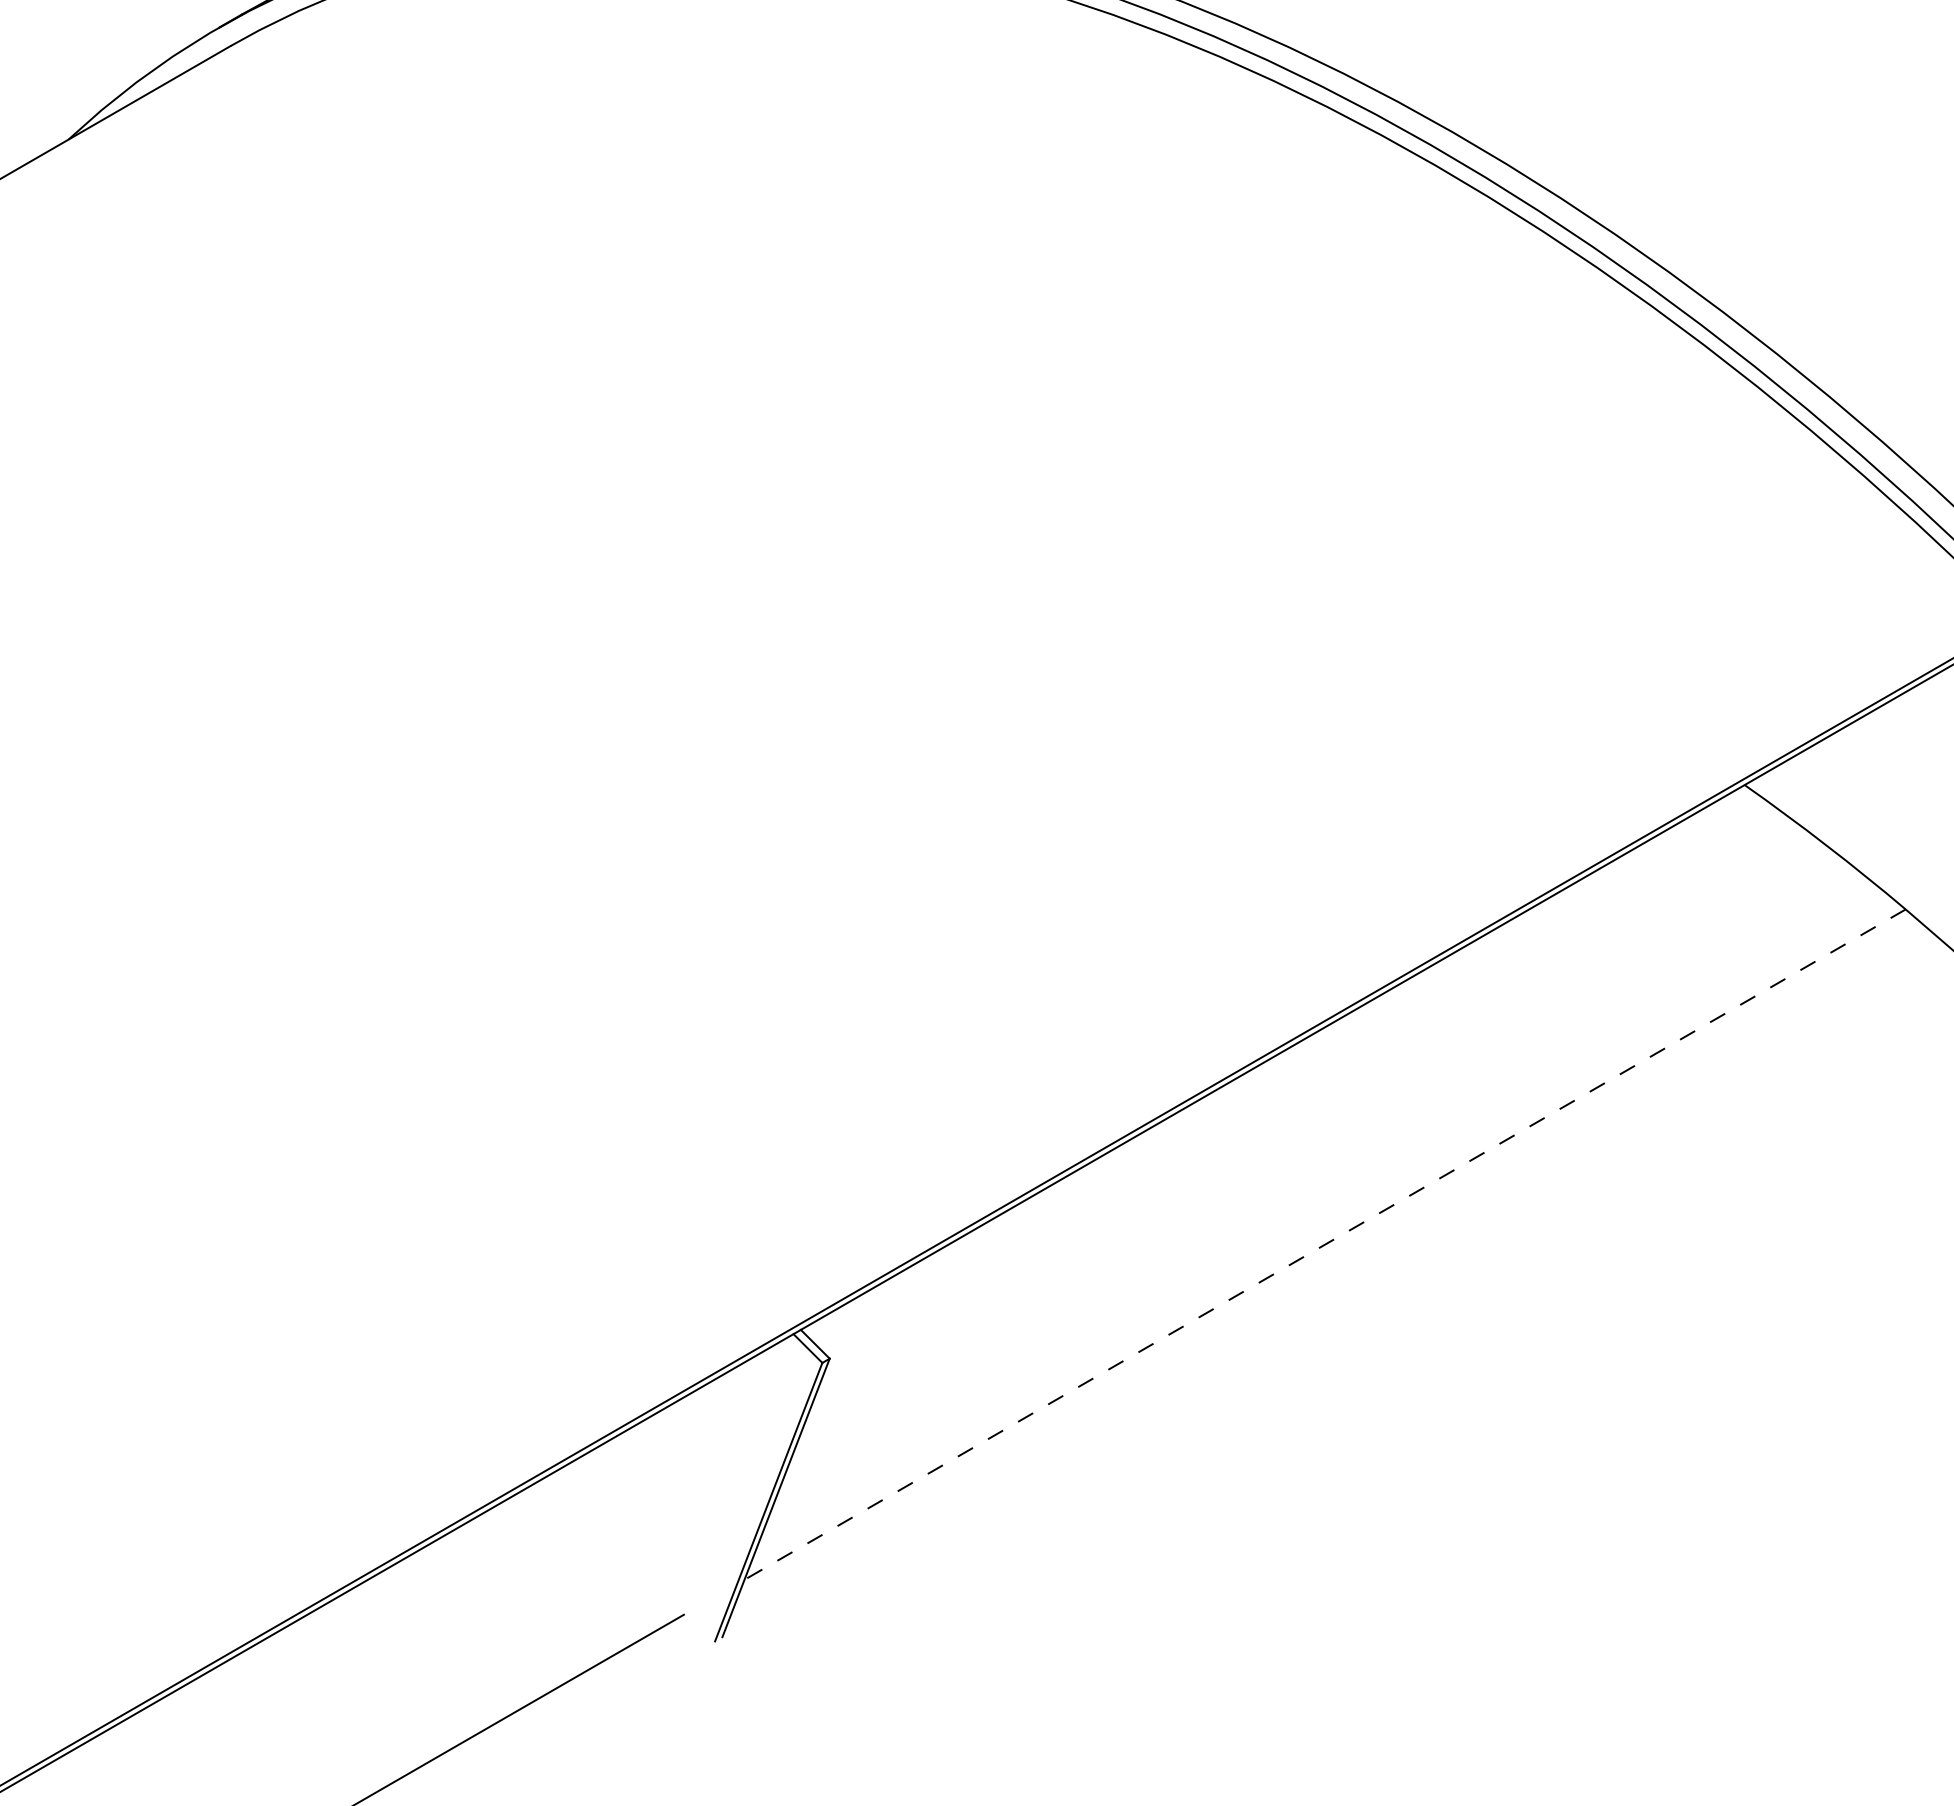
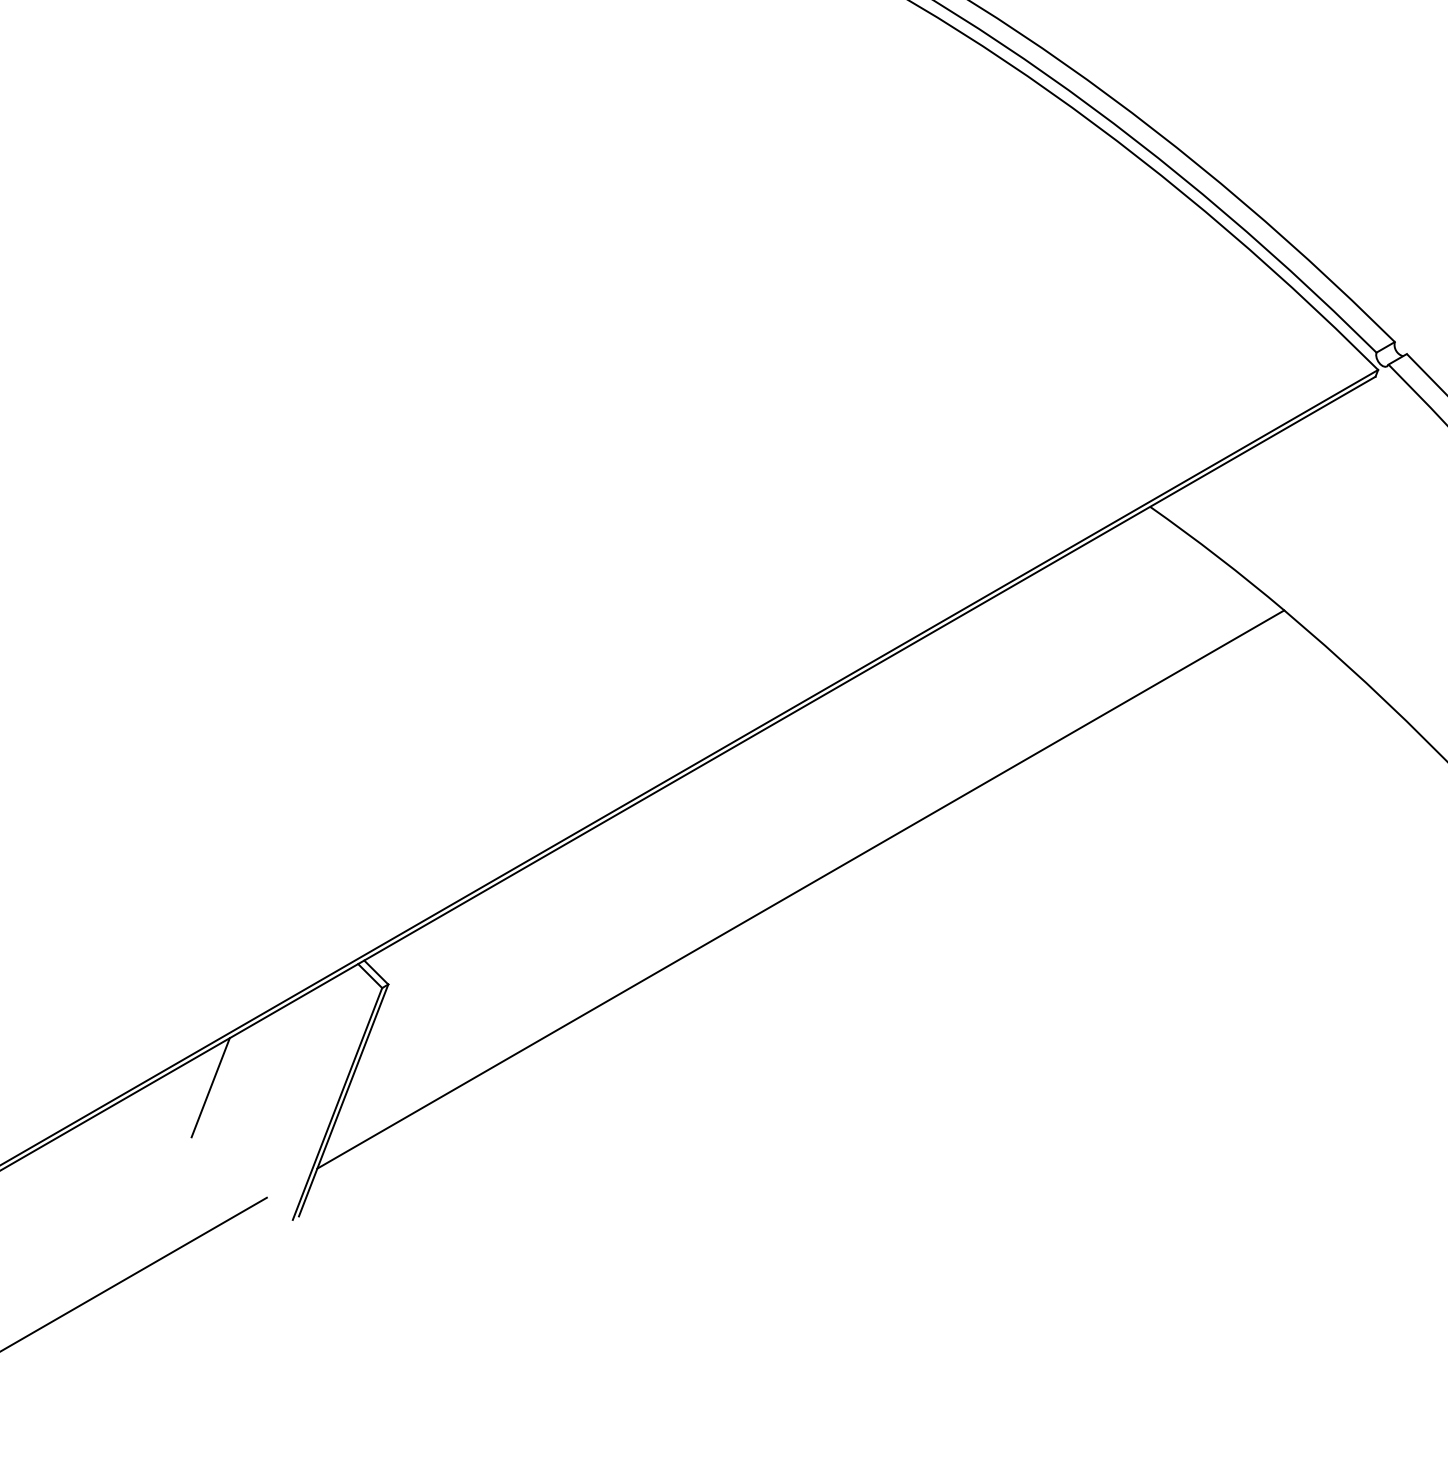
line: (1324, 1244) -> (800, 889), dashed -> solid
line: (616, 1482) -> (210, 1087), added

